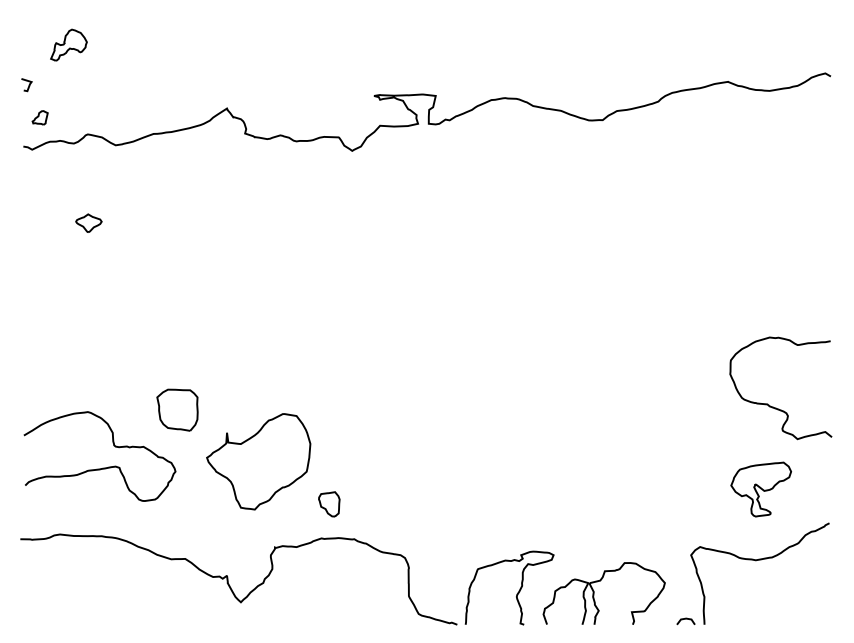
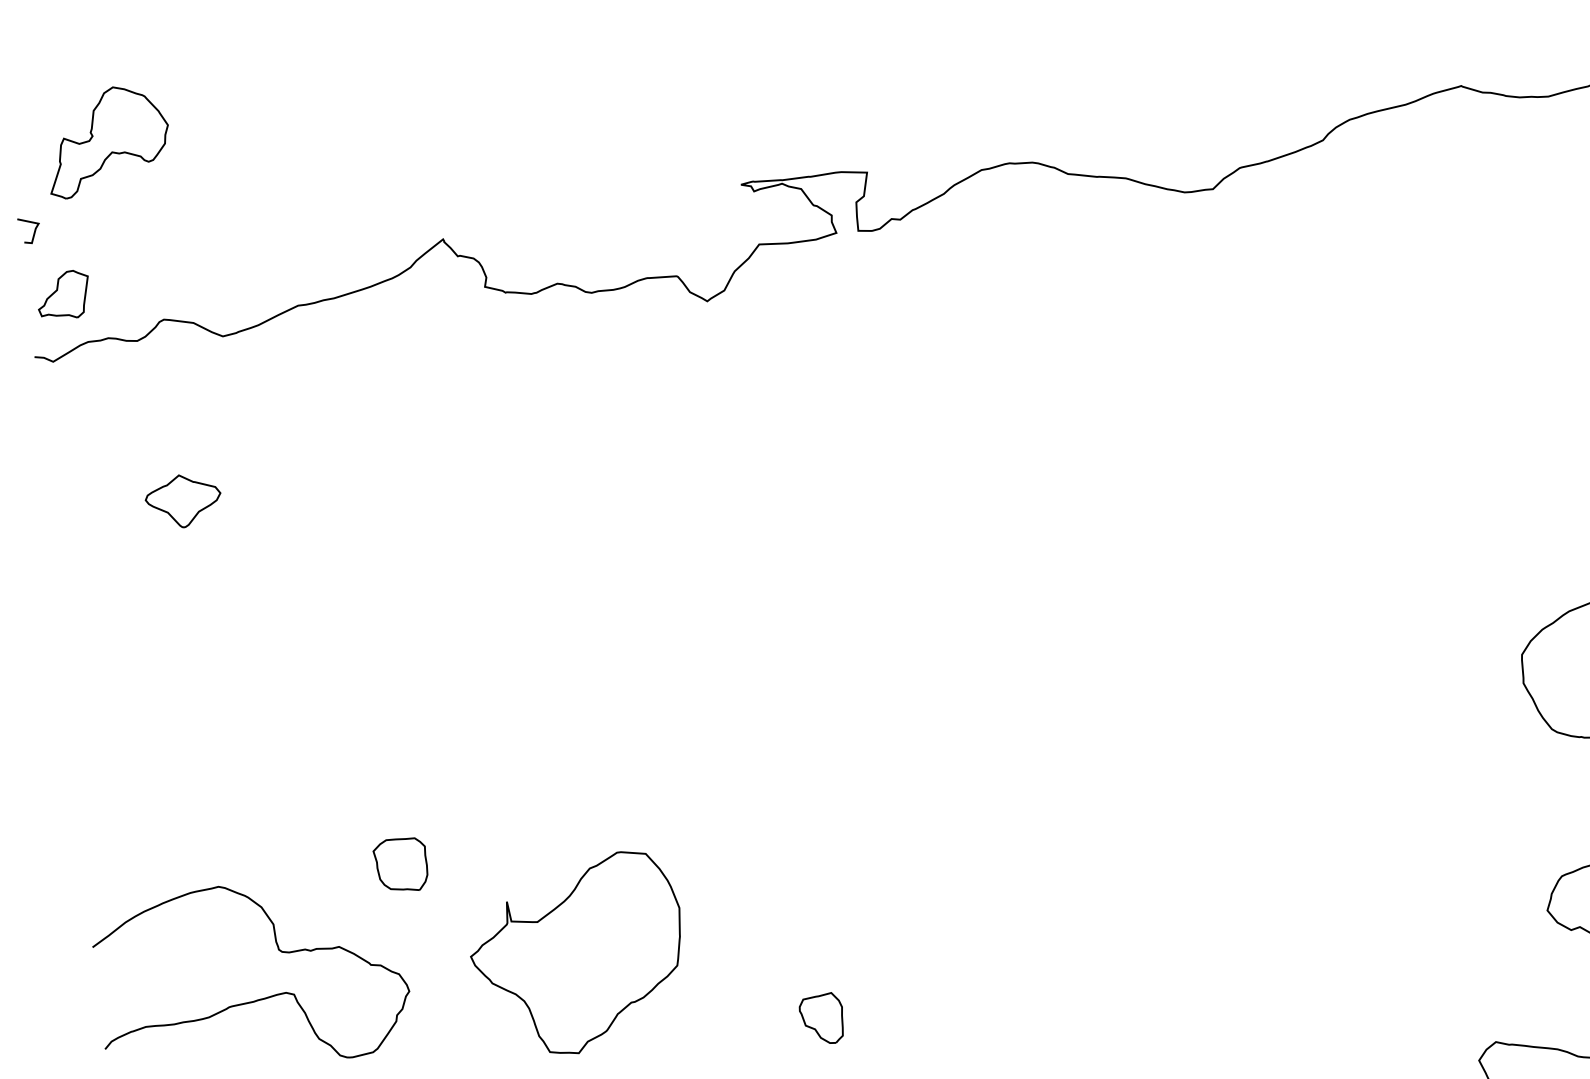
part: (68, 44) -> (106, 139), size x1.67
part: (39, 117) -> (61, 294), size x1.67
part: (88, 222) -> (182, 499), size x1.43
part: (176, 409) -> (399, 864), size x0.62
part: (329, 504) -> (822, 1019), moved

